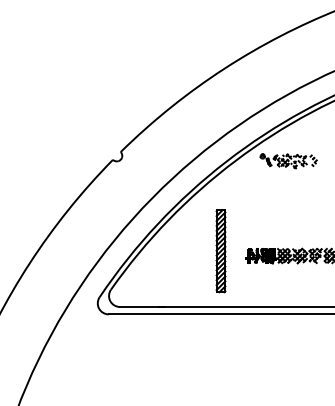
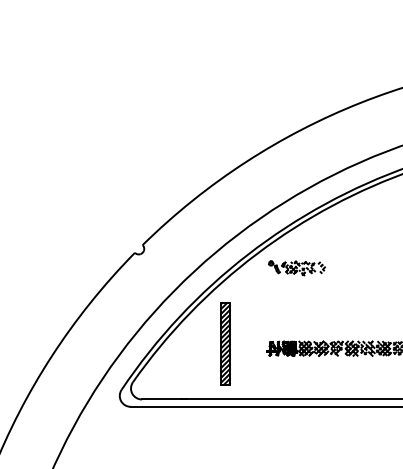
part: (289, 161) -> (297, 268), moved
part: (220, 250) -> (225, 343), moved

